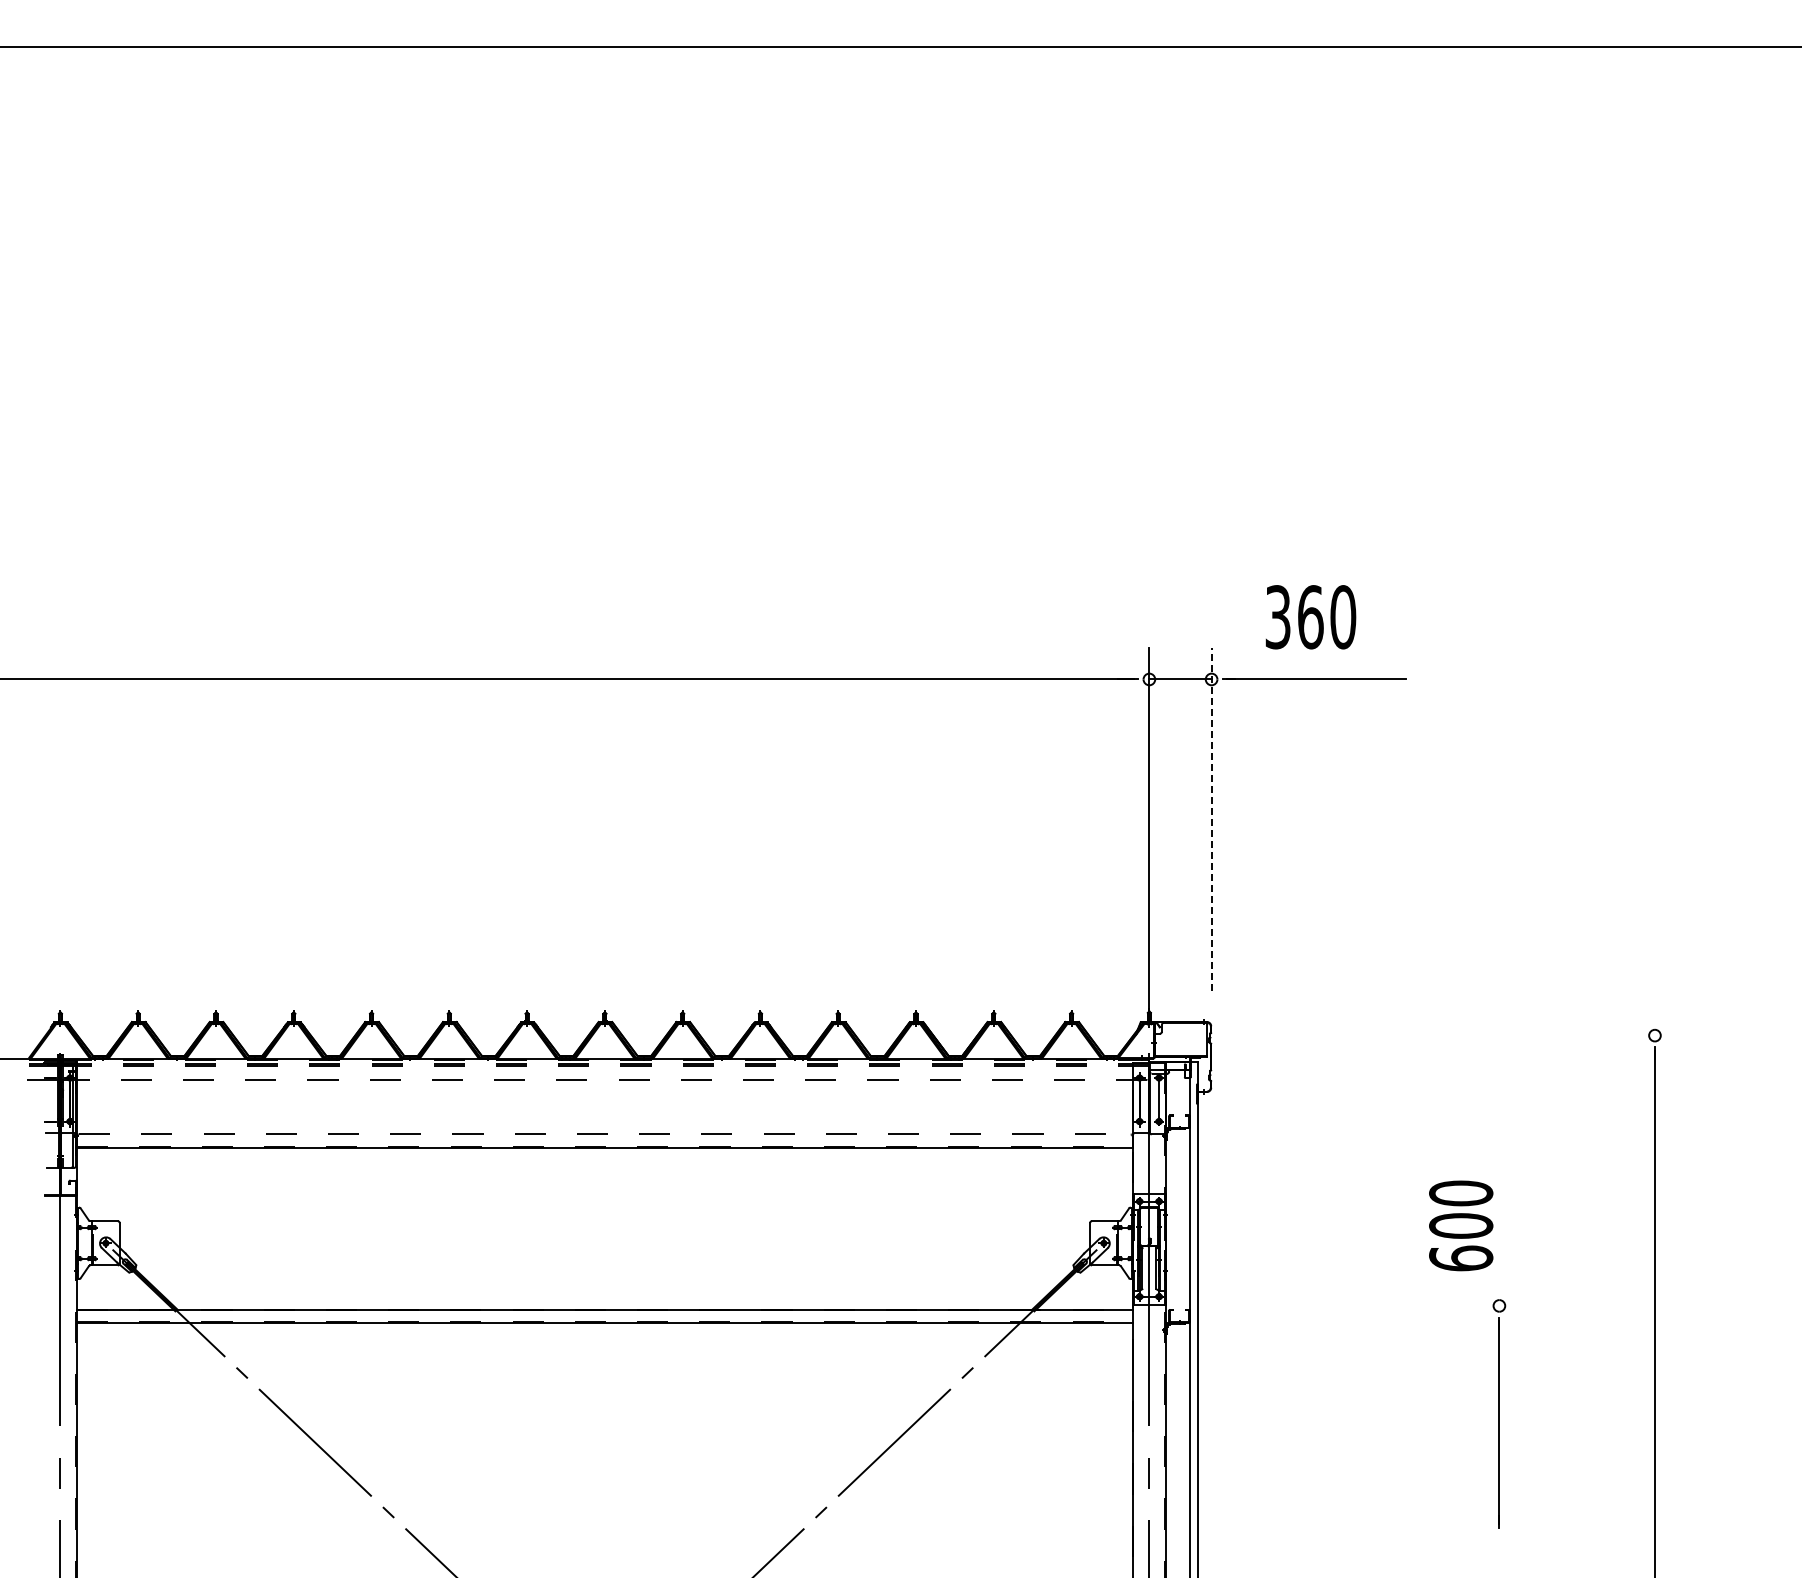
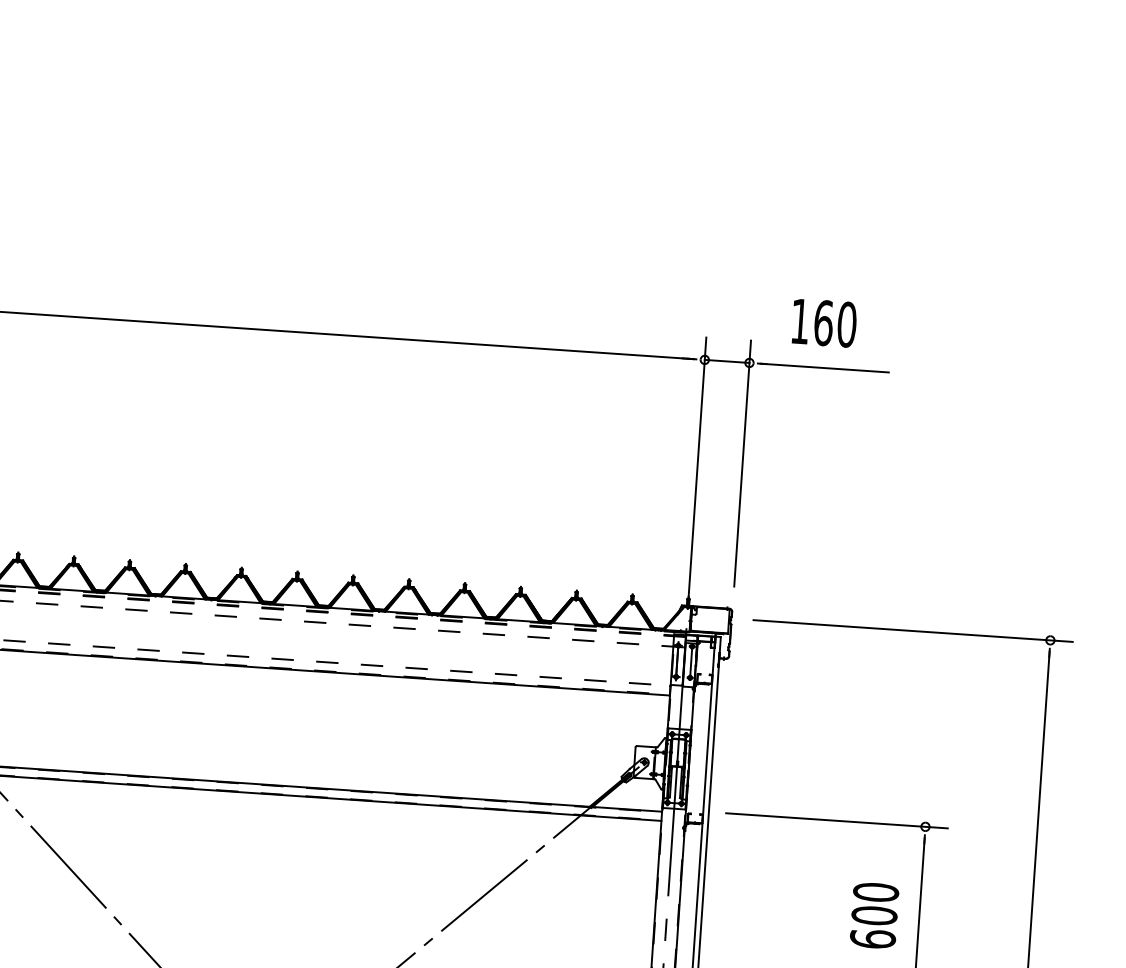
text: (1277, 617) -> (799, 321), 360 -> 160
line: (1211, 819) -> (742, 463), dashed -> solid
line: (1463, 1035) -> (912, 630), added
text: (1461, 1225) -> (874, 915), moved
line: (1375, 1305) -> (836, 820), added

